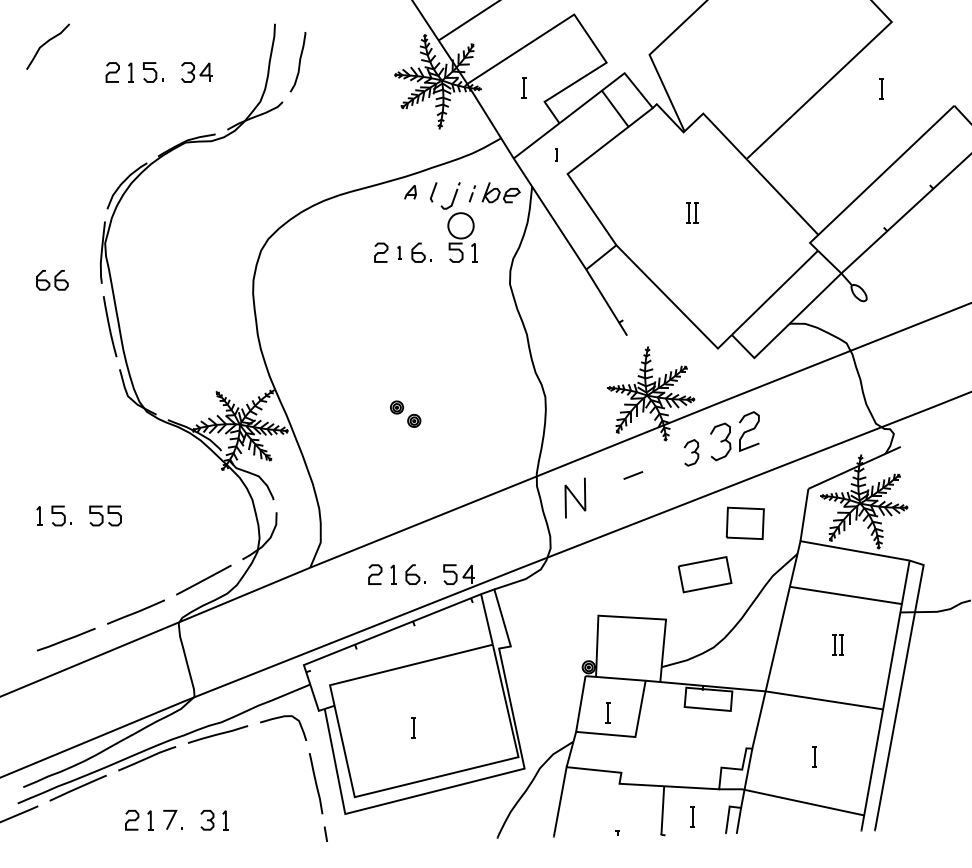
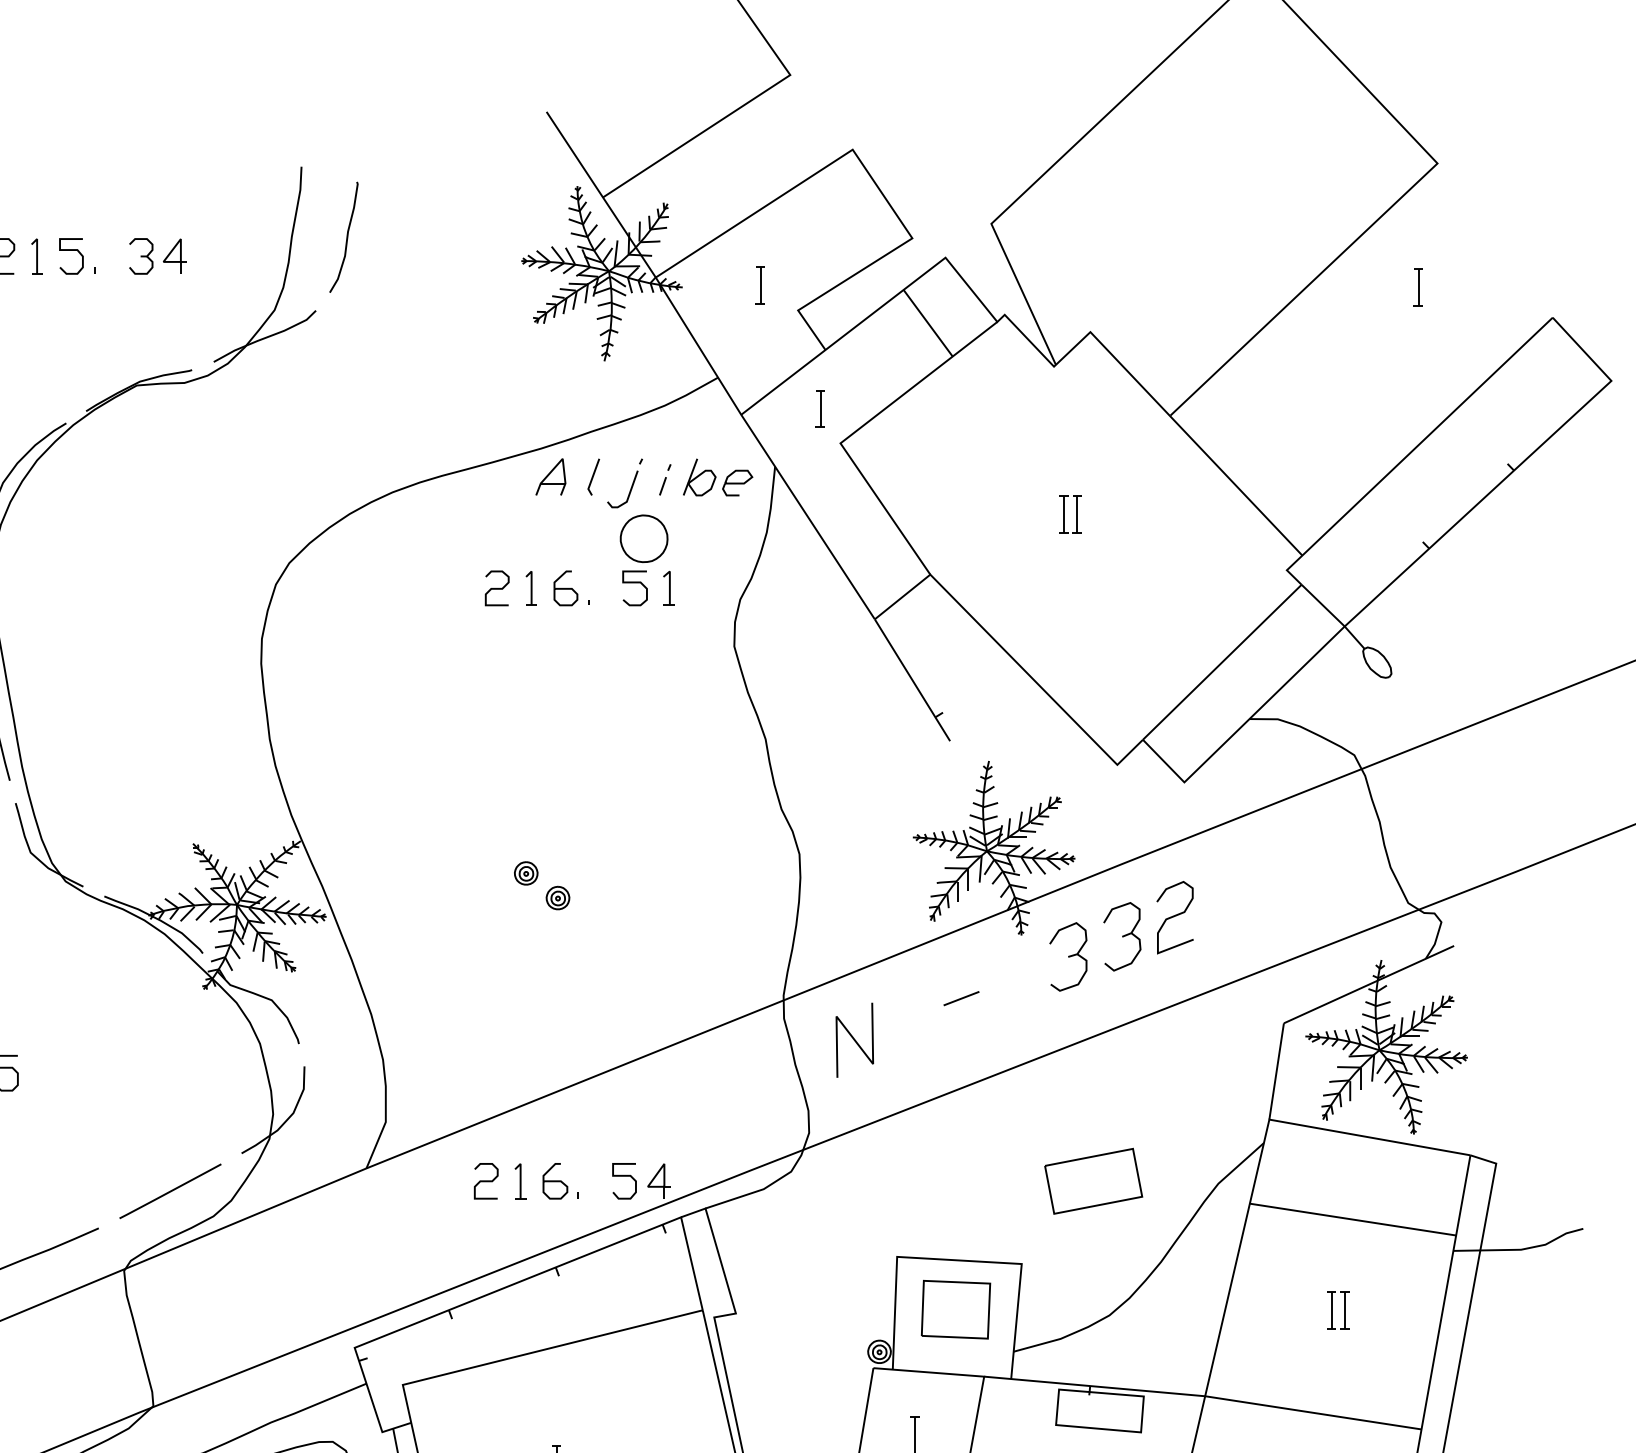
part: (556, 154) -> (819, 407), size x1.67
part: (410, 192) -> (551, 477), size x1.43
part: (399, 252) -> (530, 587), size x1.43
part: (691, 452) -> (1068, 956), size x1.43
part: (744, 522) -> (954, 1308), moved

